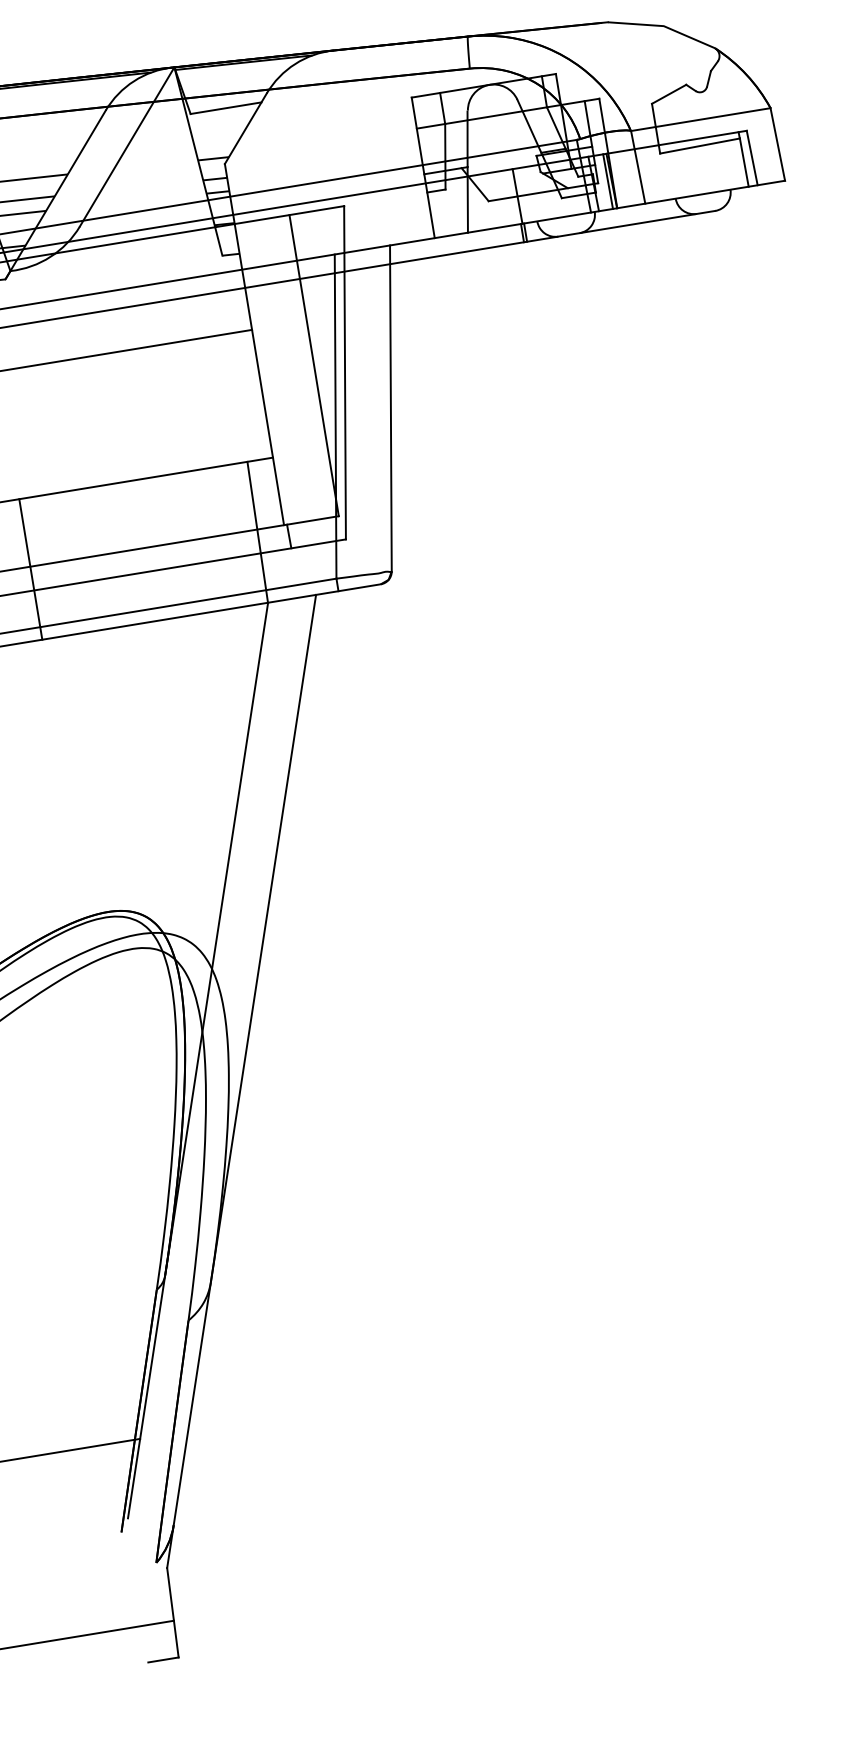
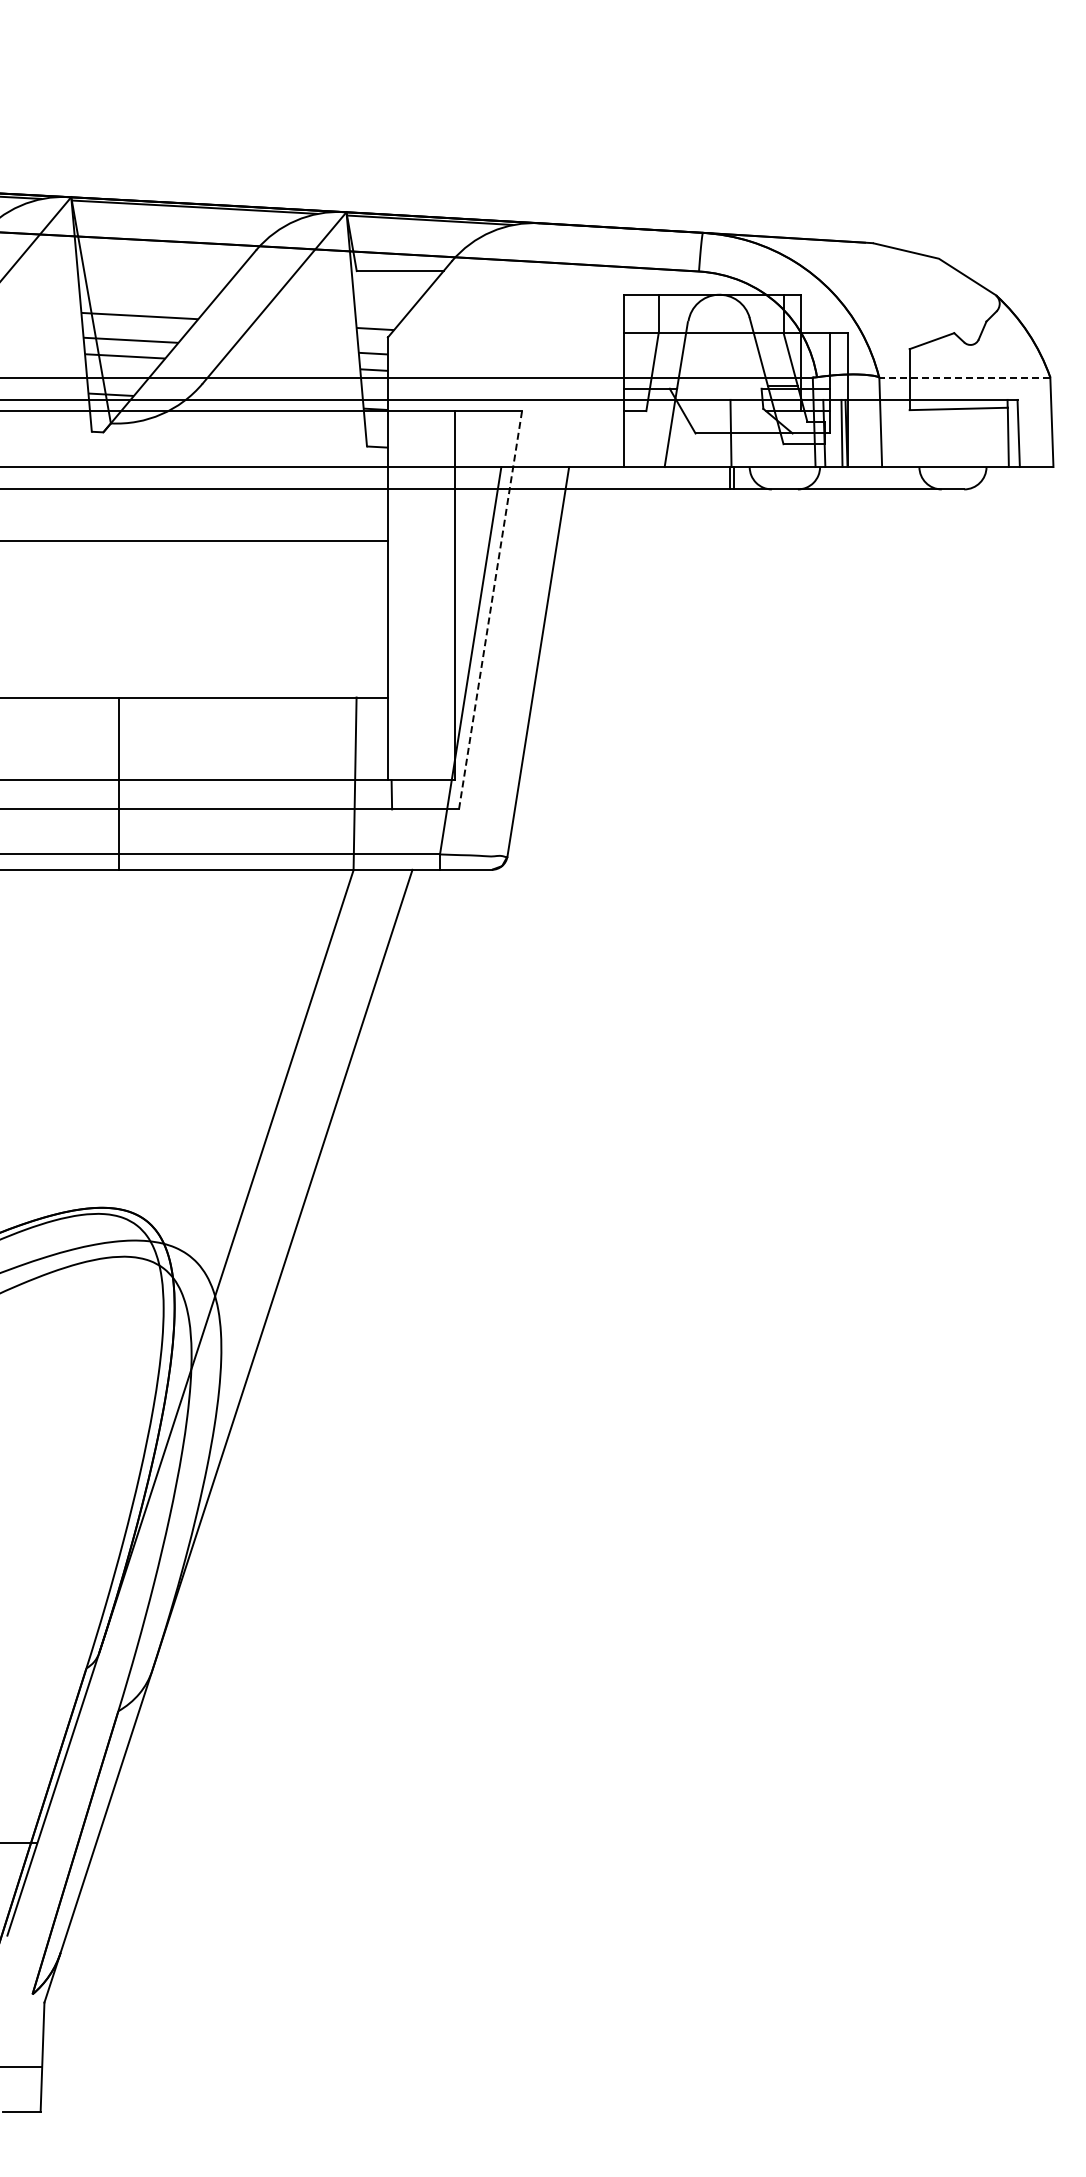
line: (700, 119) -> (964, 377), solid -> dashed
line: (345, 372) -> (490, 610), solid -> dashed
line: (30, 569) -> (118, 783), moved

